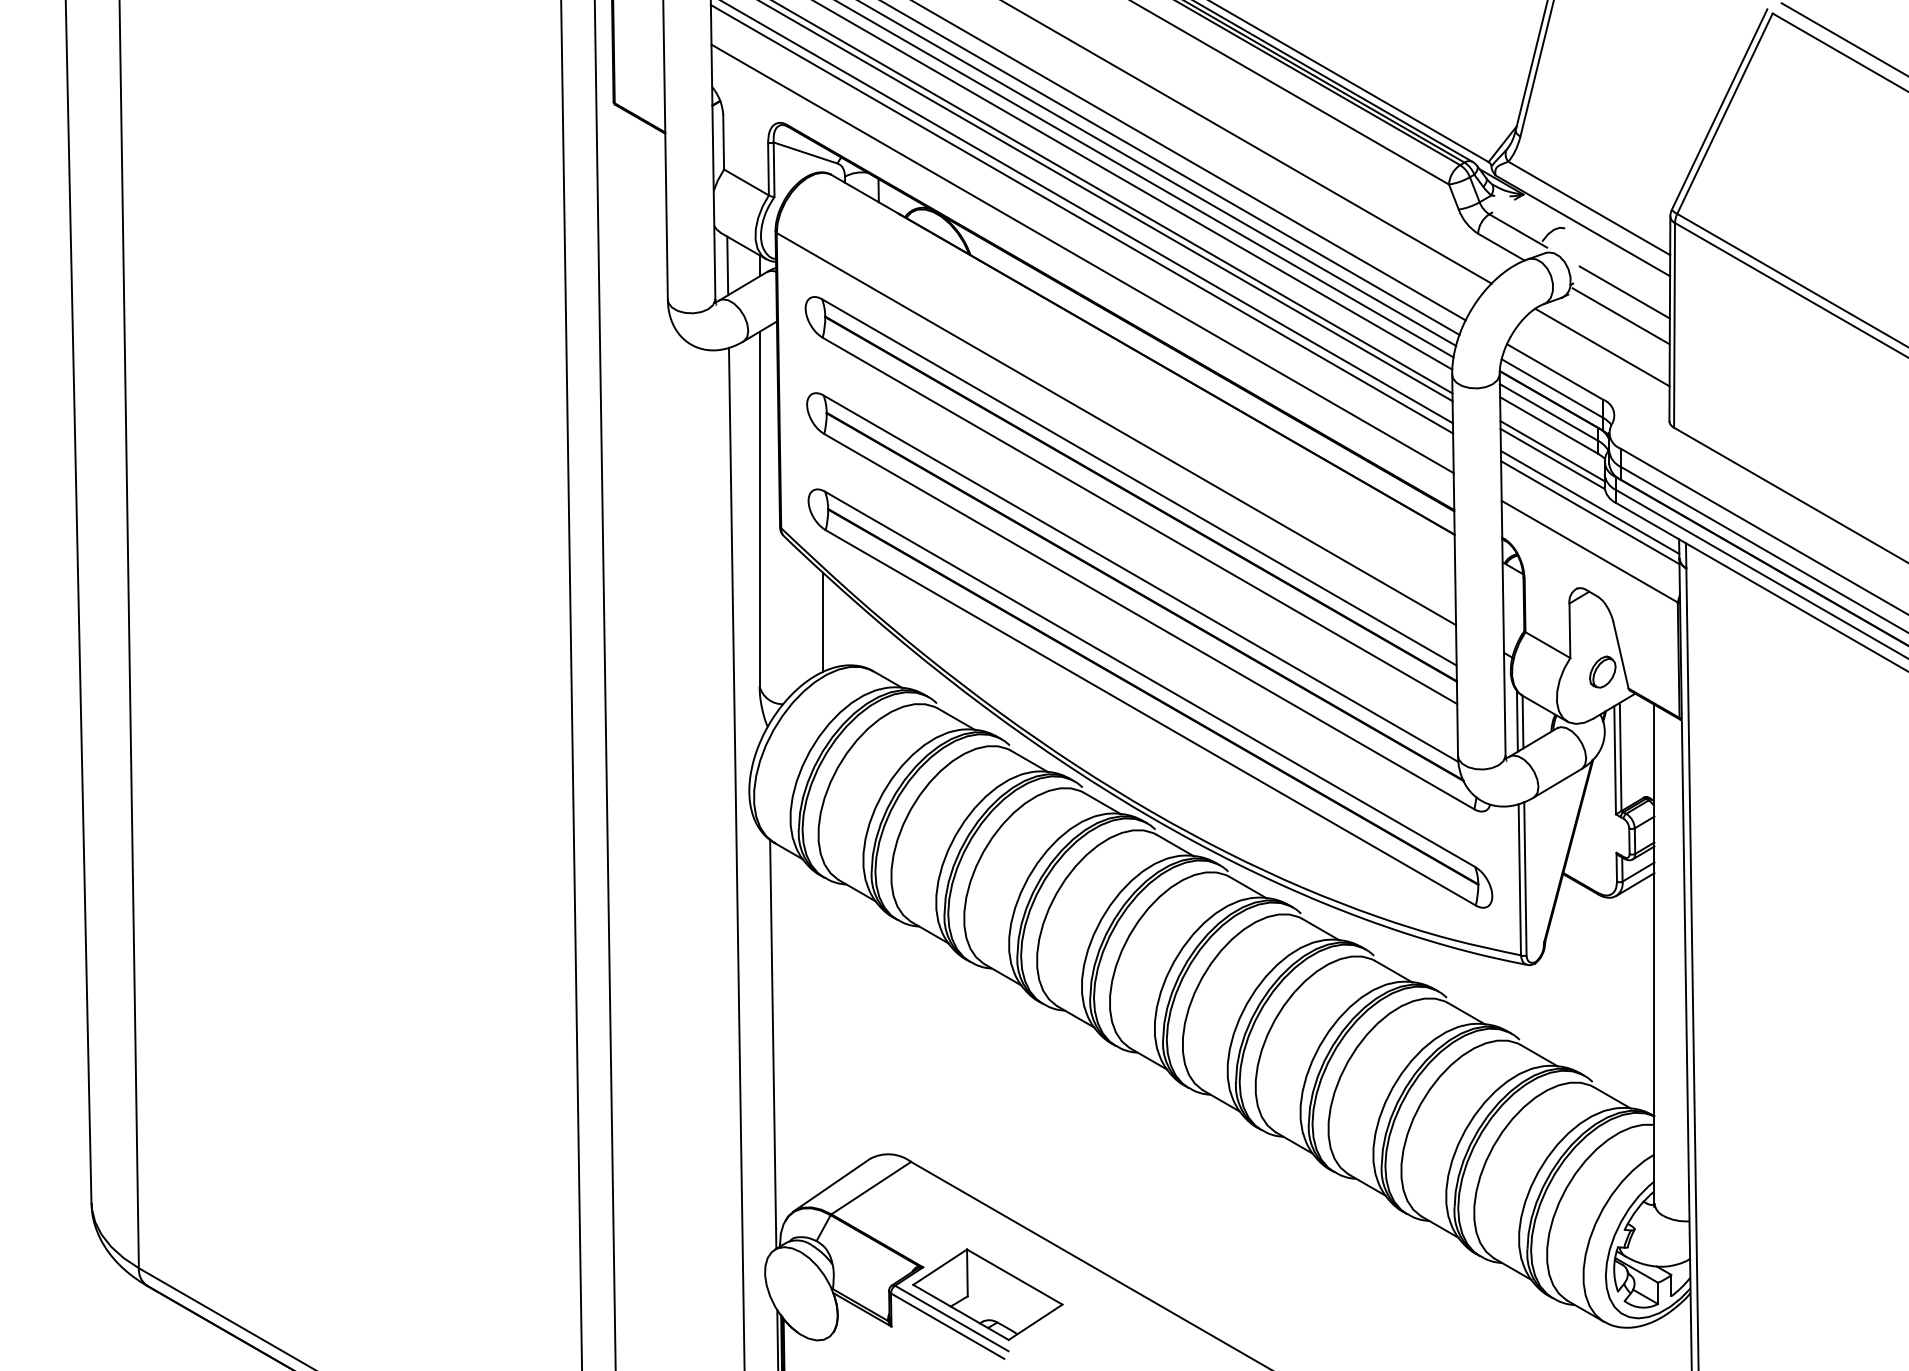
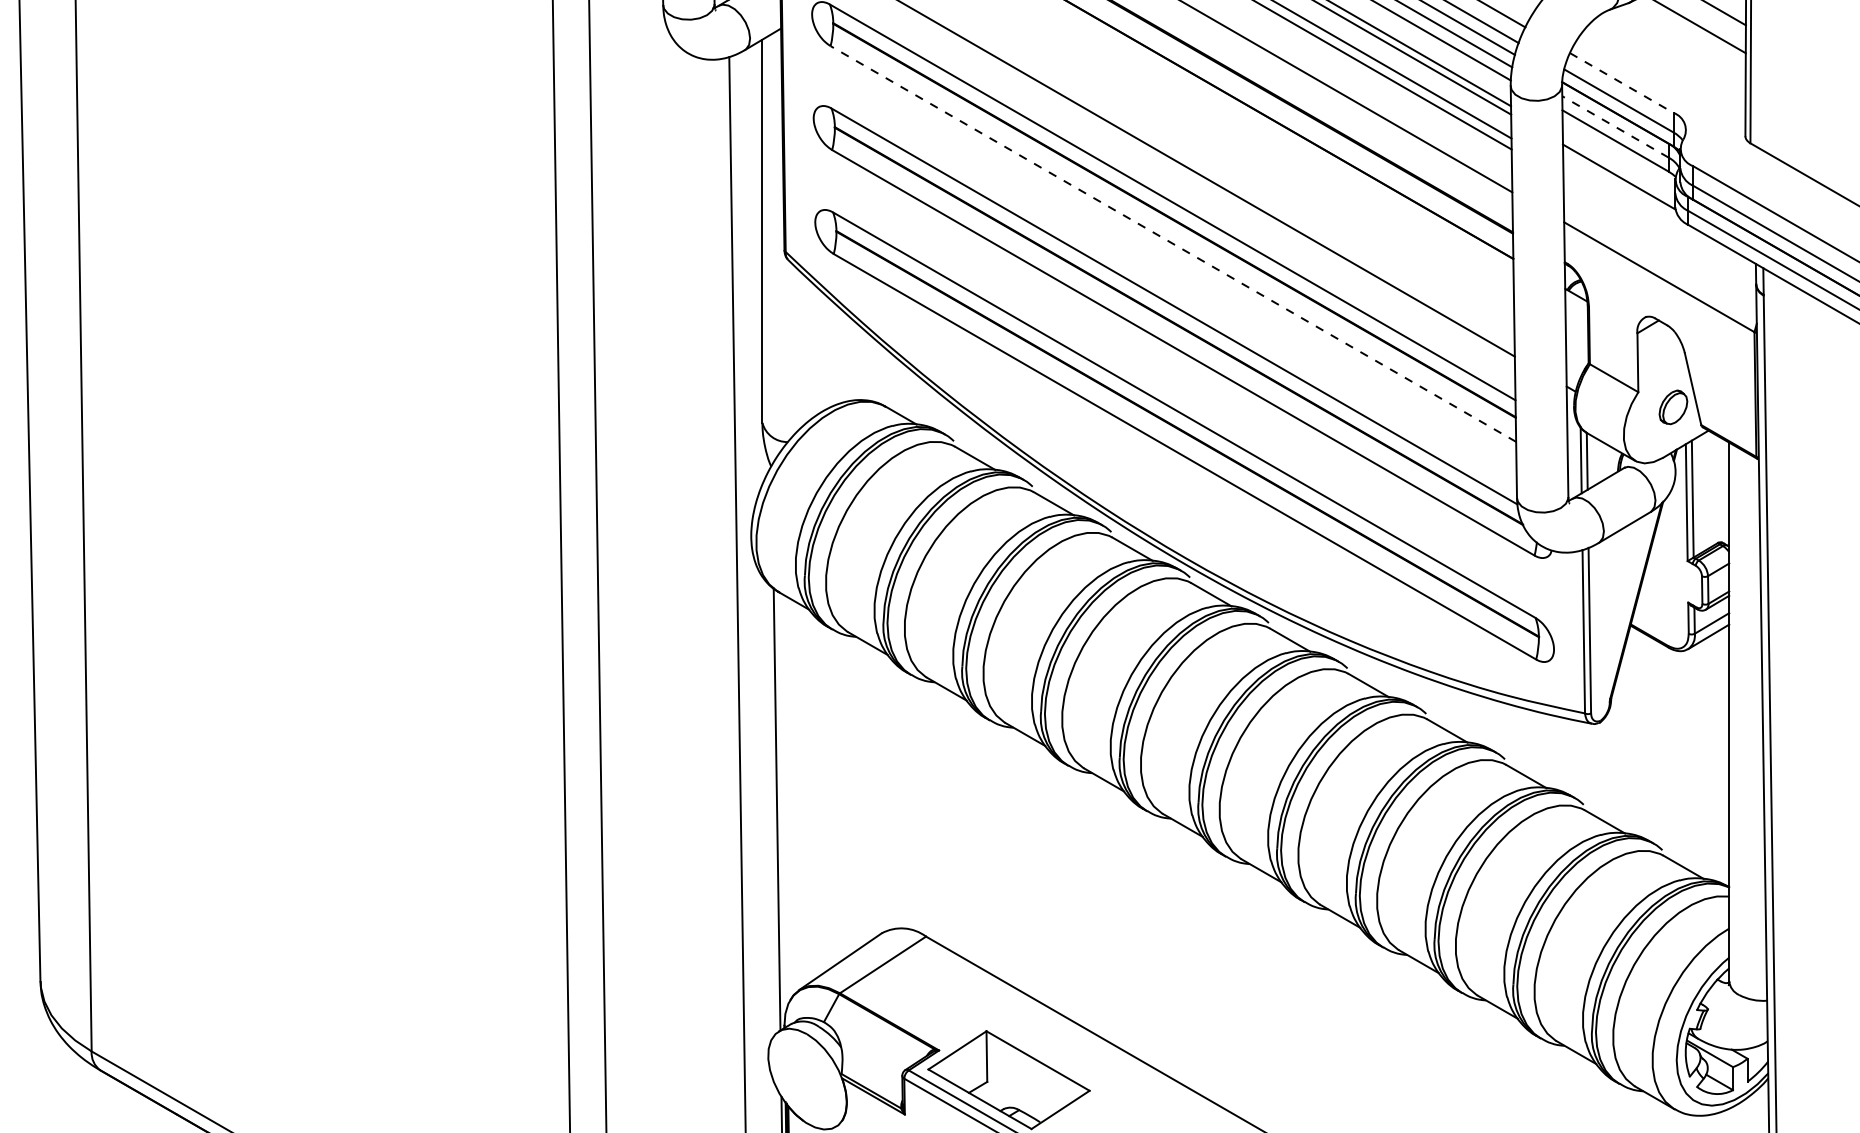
line: (1602, 347) -> (1673, 56), removed
line: (1555, 372) -> (1622, 83), solid -> dashed
line: (1549, 412) -> (1615, 126), solid -> dashed
line: (1552, 451) -> (1619, 169), removed
line: (1589, 501) -> (1659, 223), removed
line: (1590, 512) -> (1660, 234), removed
line: (1139, 520) -> (1172, 243), solid -> dashed
line: (823, 622) -> (831, 353), removed

